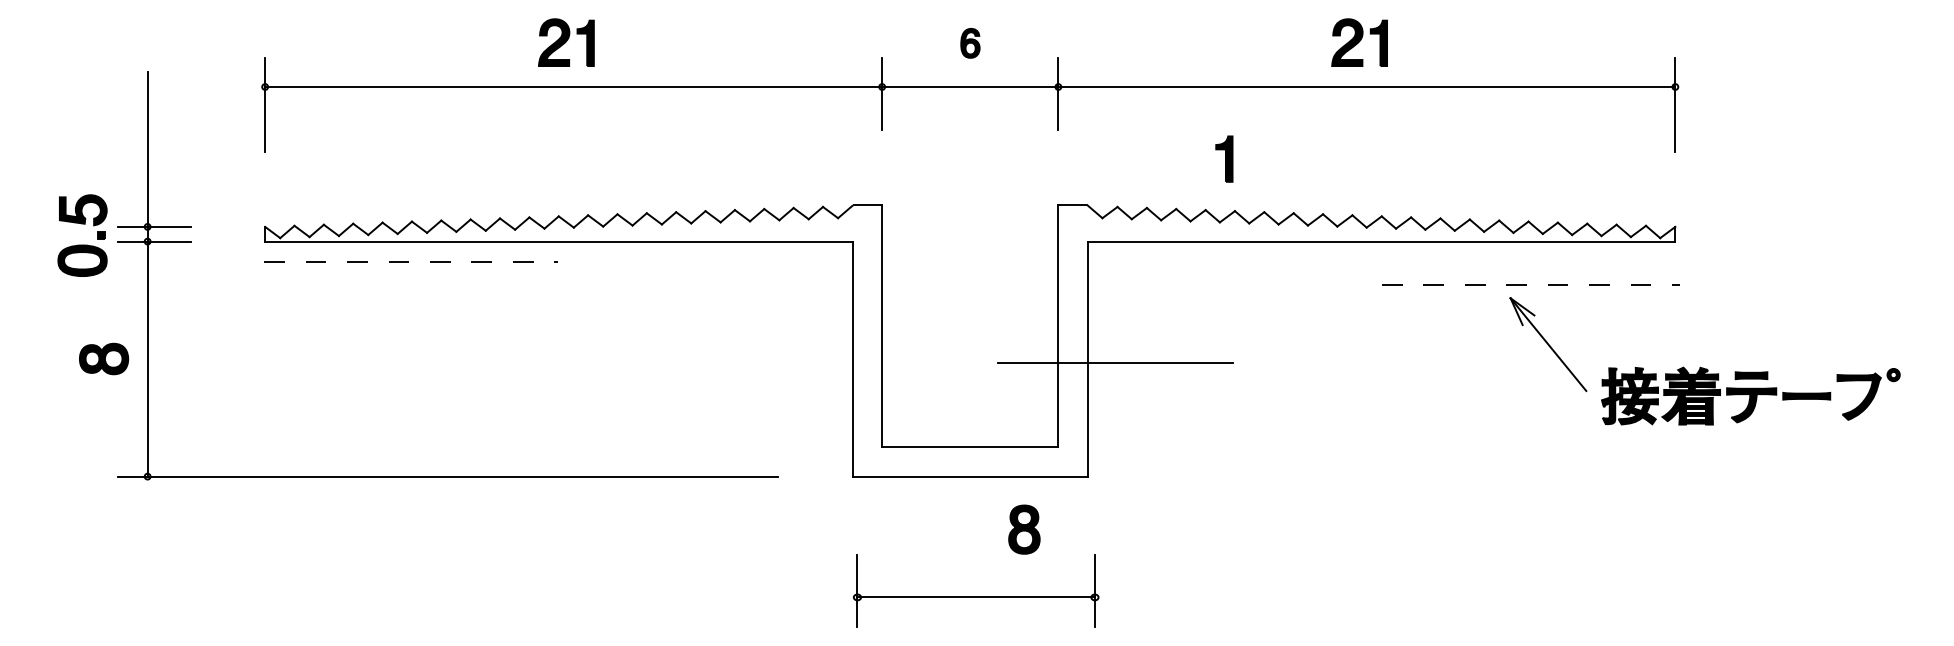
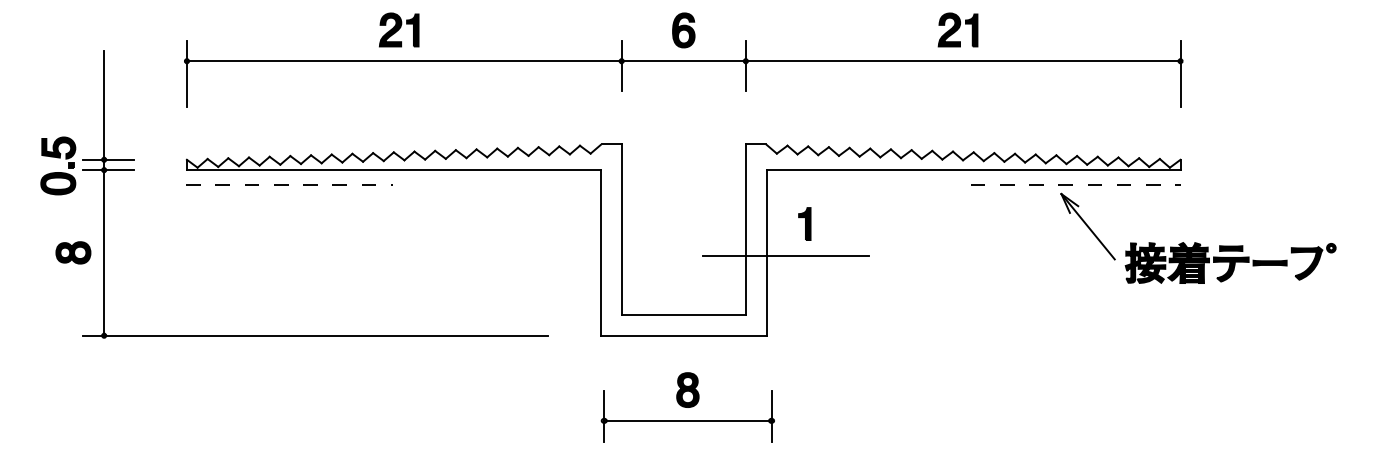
part: (969, 43) -> (683, 30), size x1.67
part: (1223, 158) -> (804, 223), moved
part: (1641, 366) -> (1153, 242), moved
part: (1023, 528) -> (687, 389), moved

